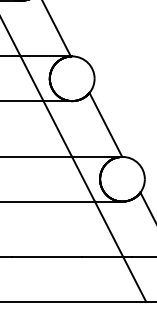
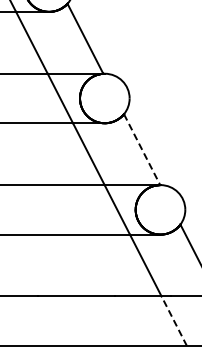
line: (106, 124) -> (142, 149), solid -> dashed
line: (135, 279) -> (174, 321), solid -> dashed

